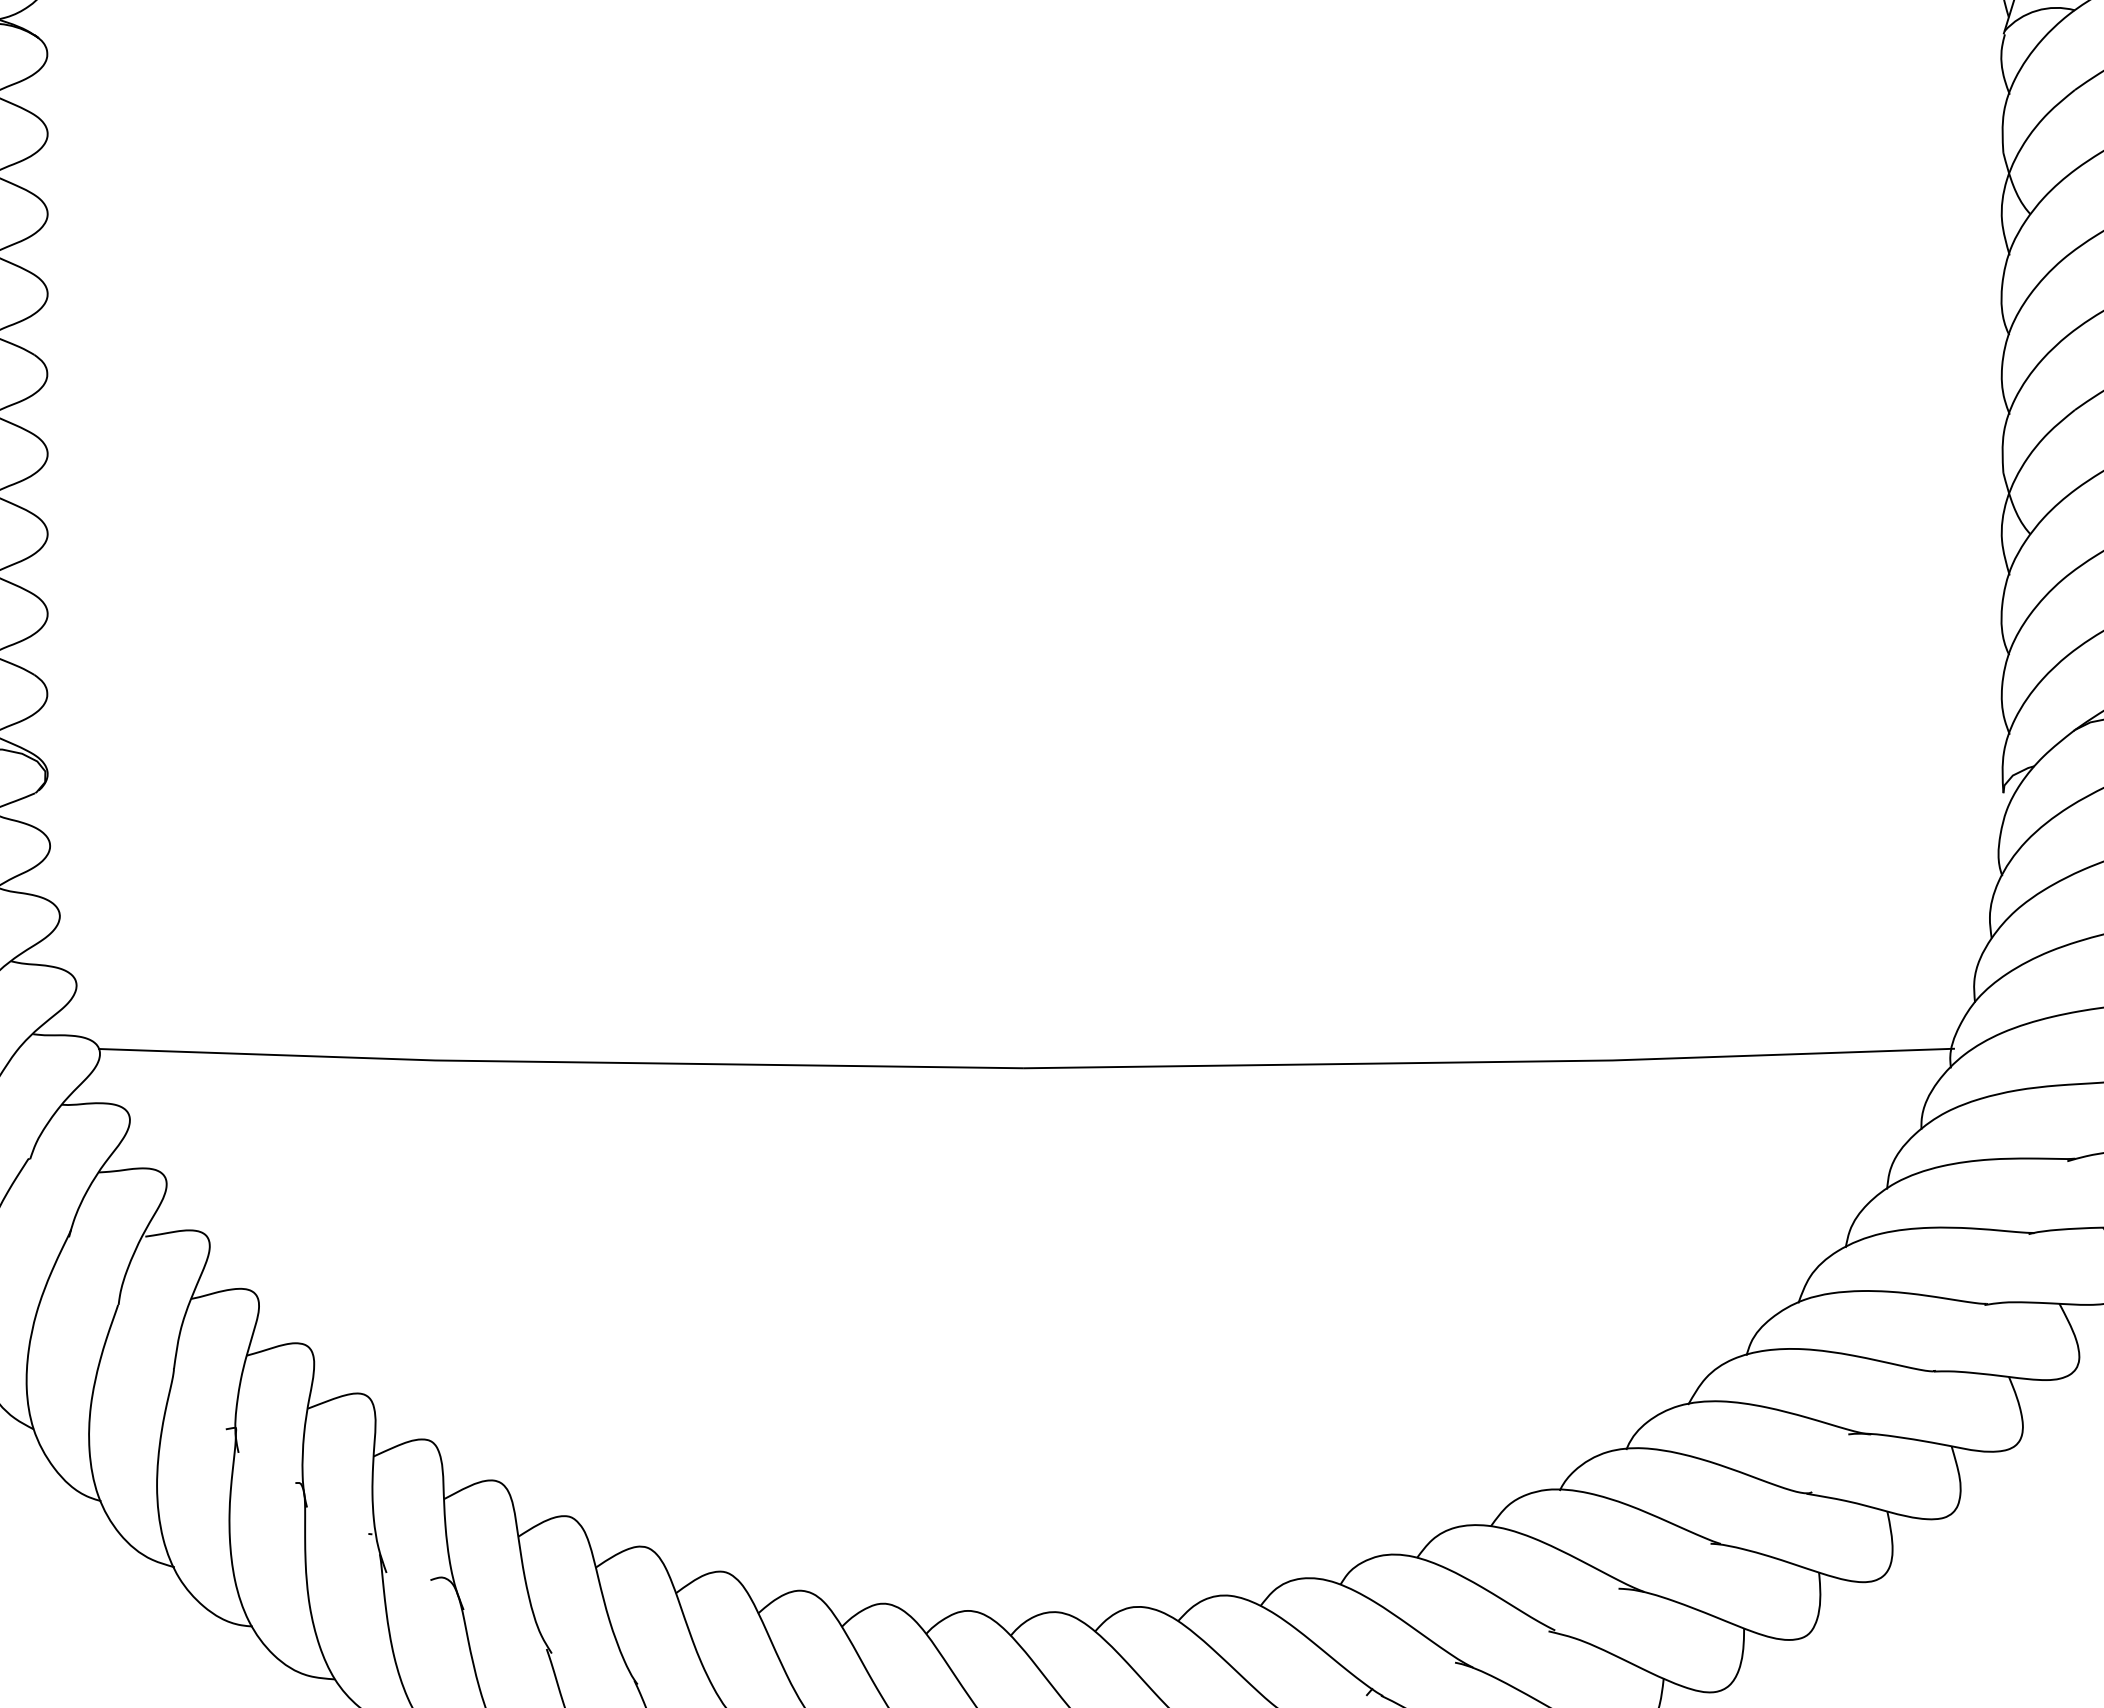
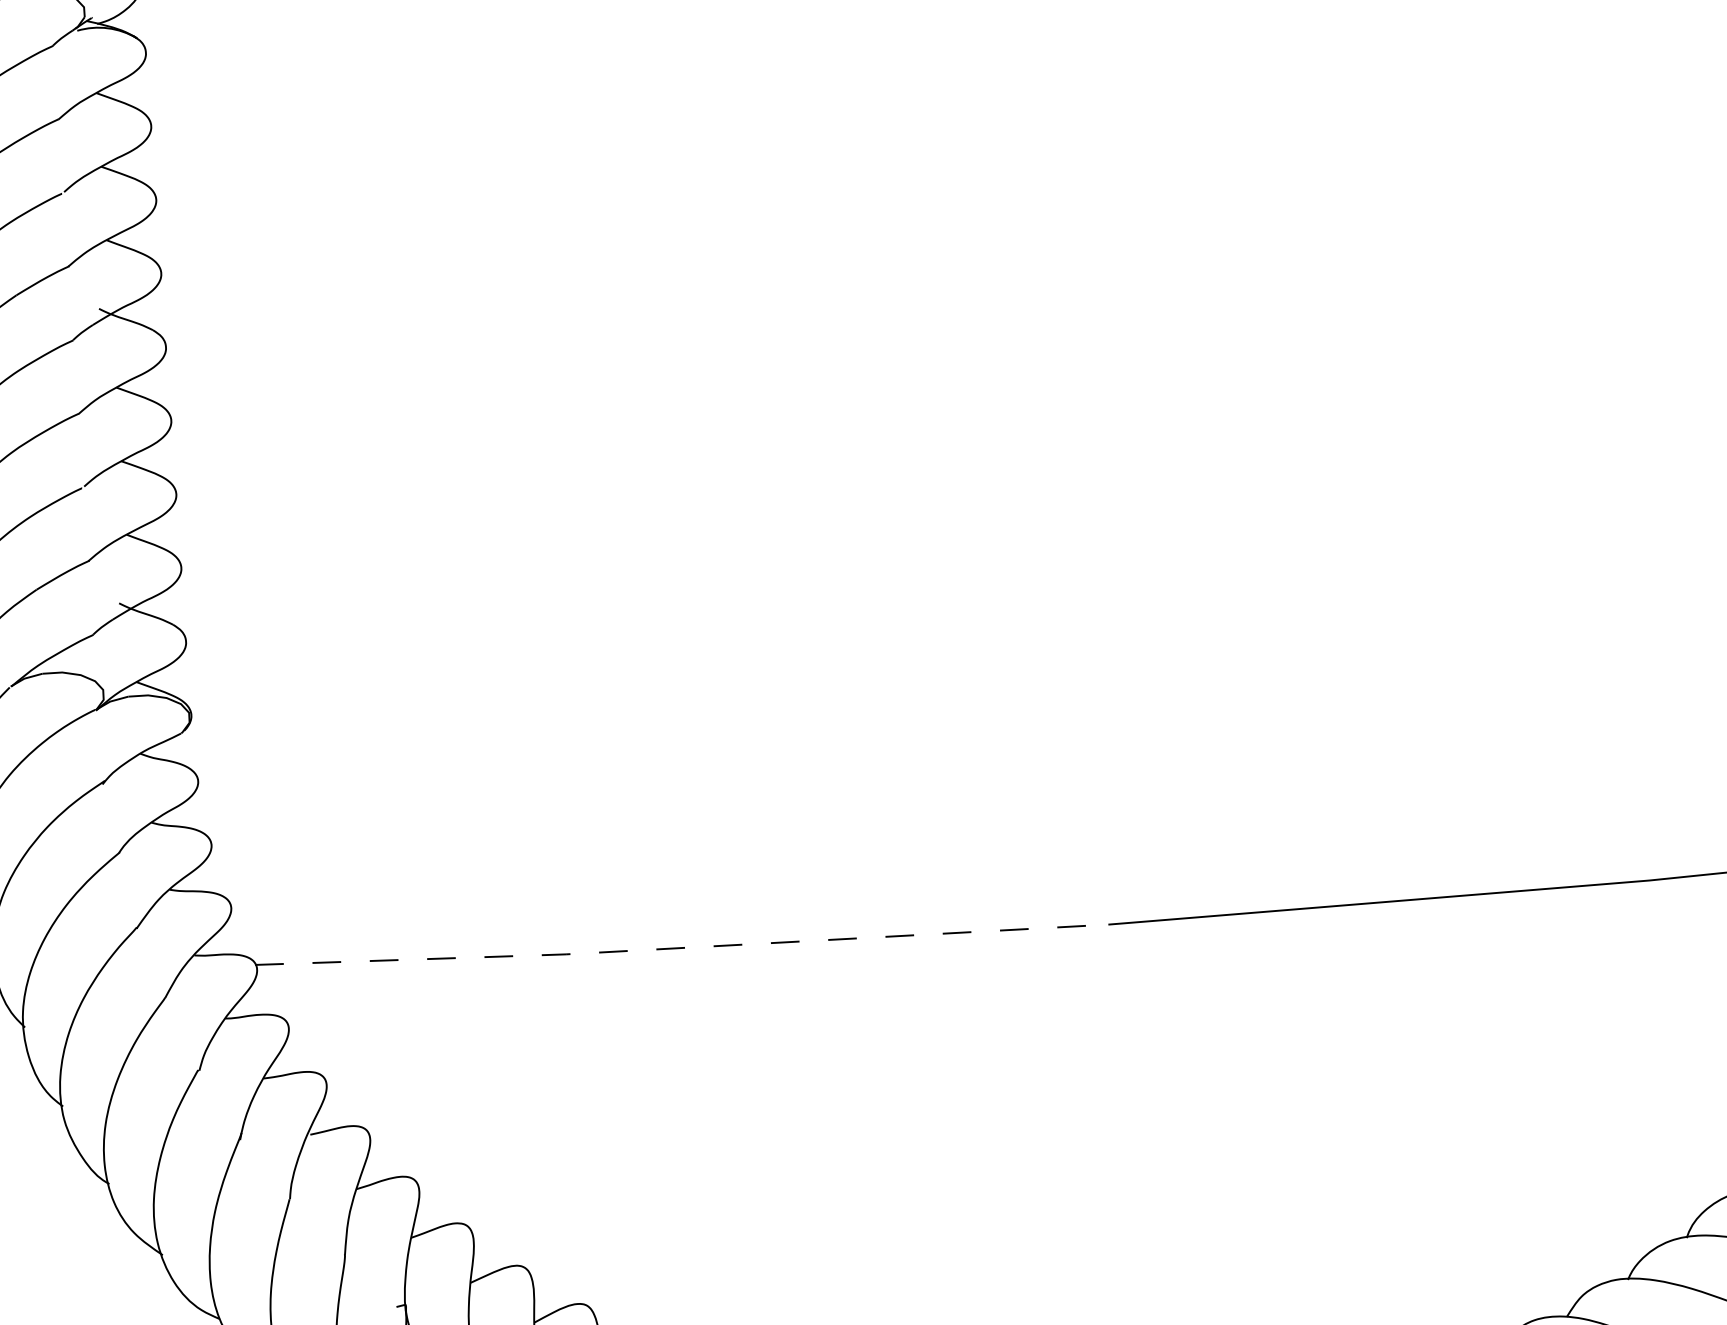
line: (560, 1062) -> (681, 948), solid -> dashed

